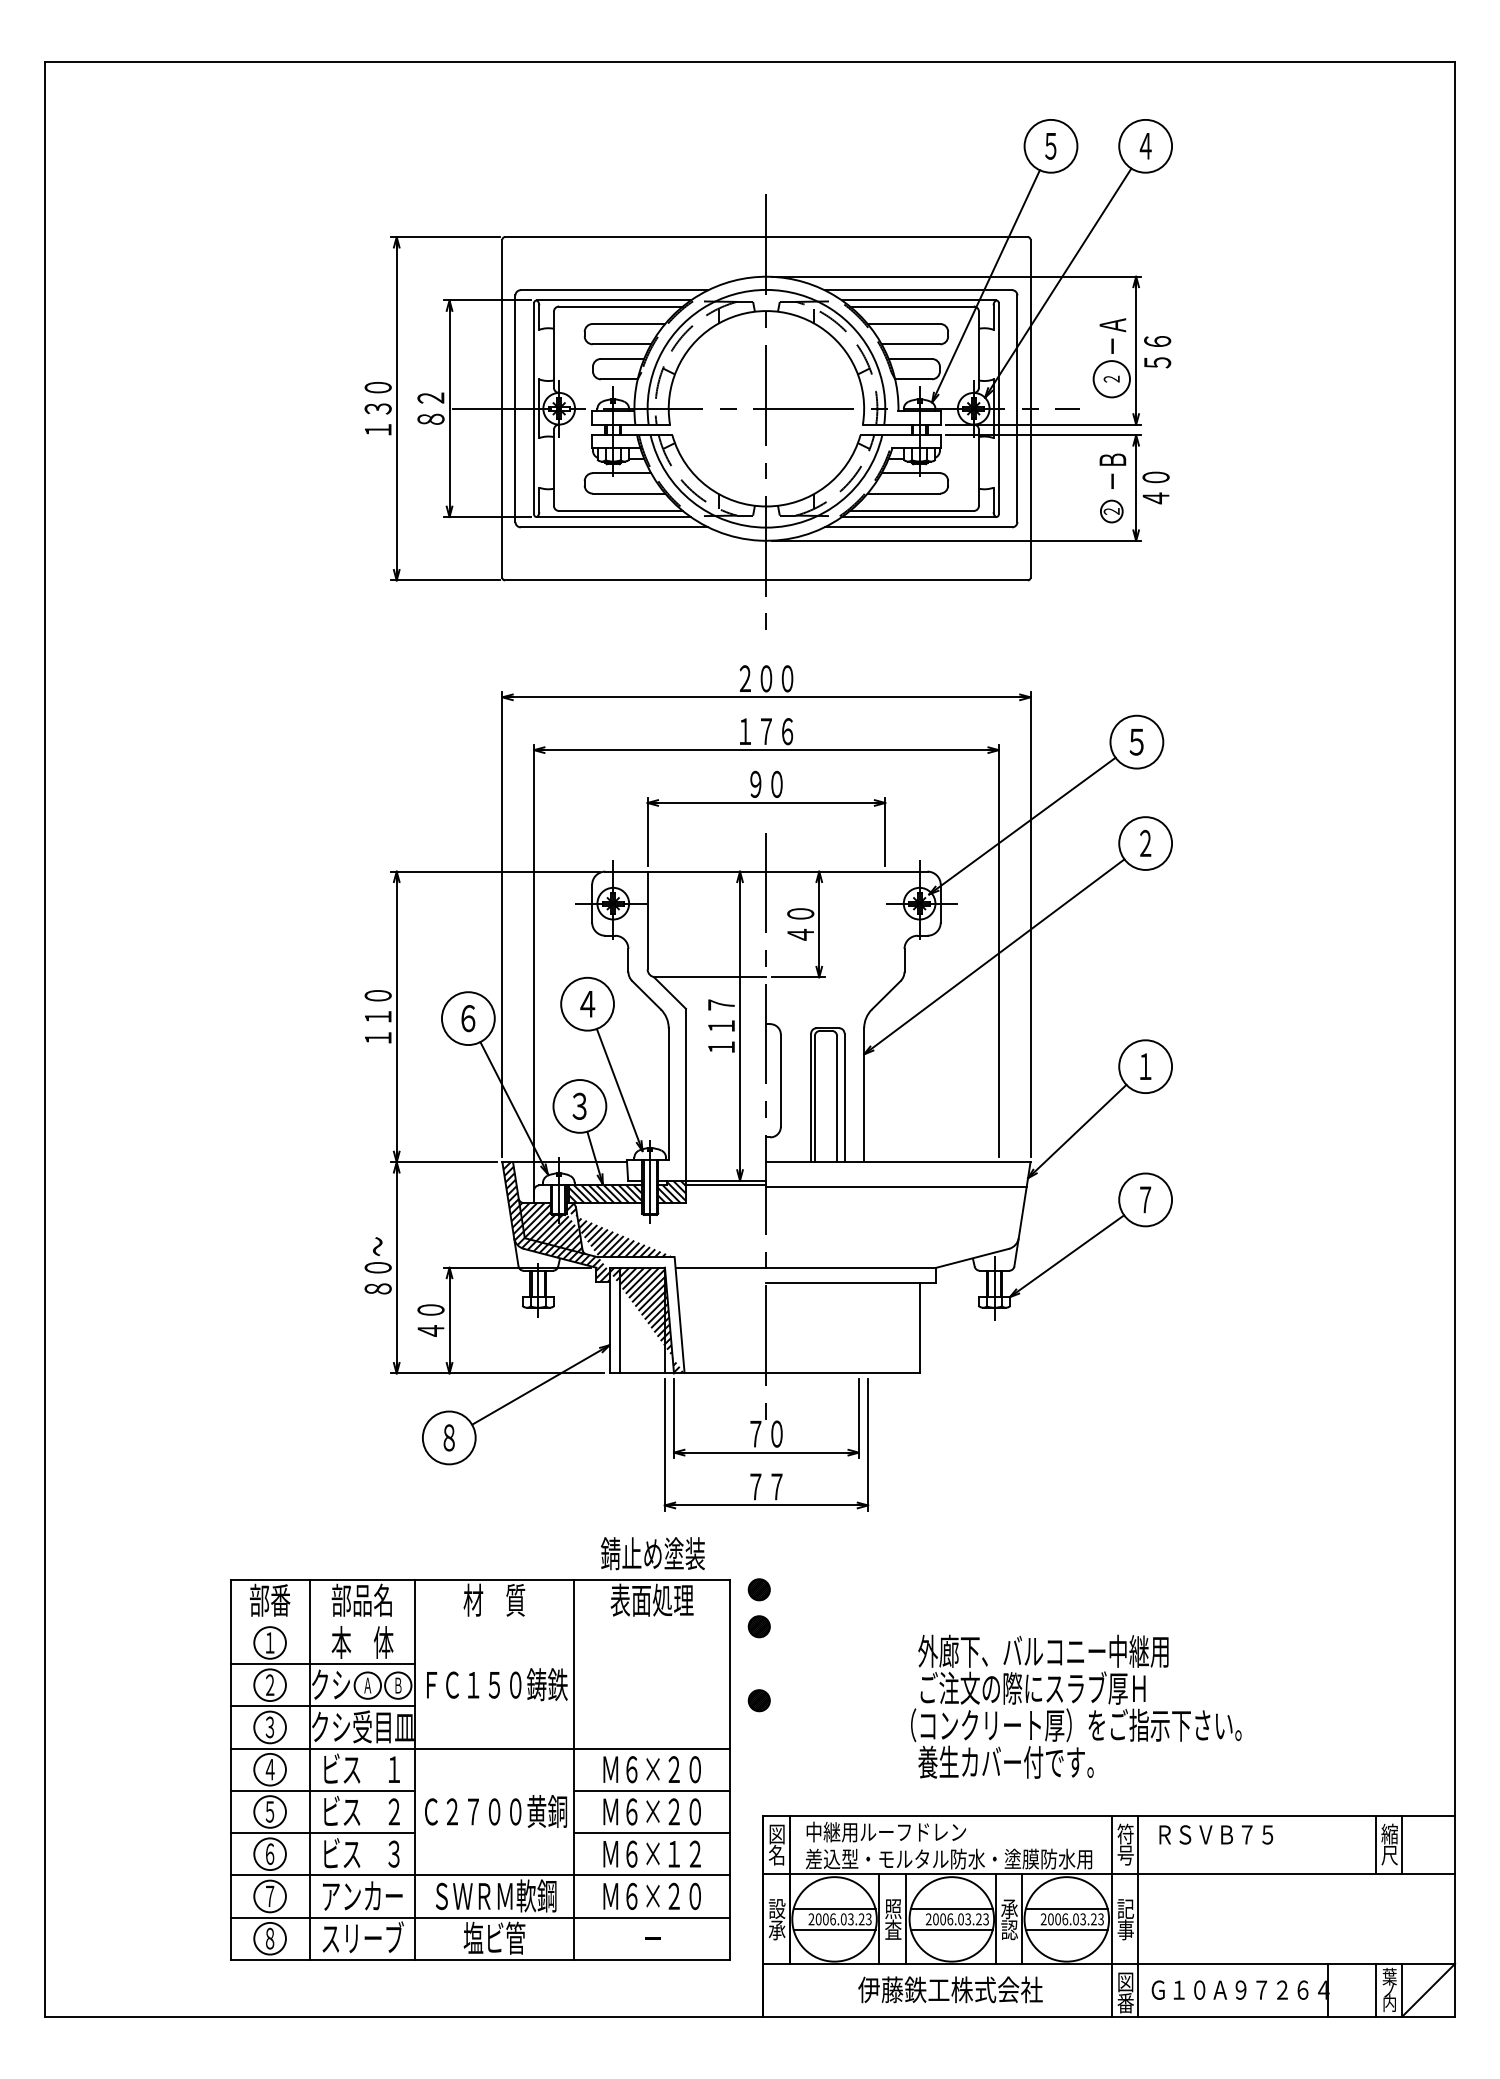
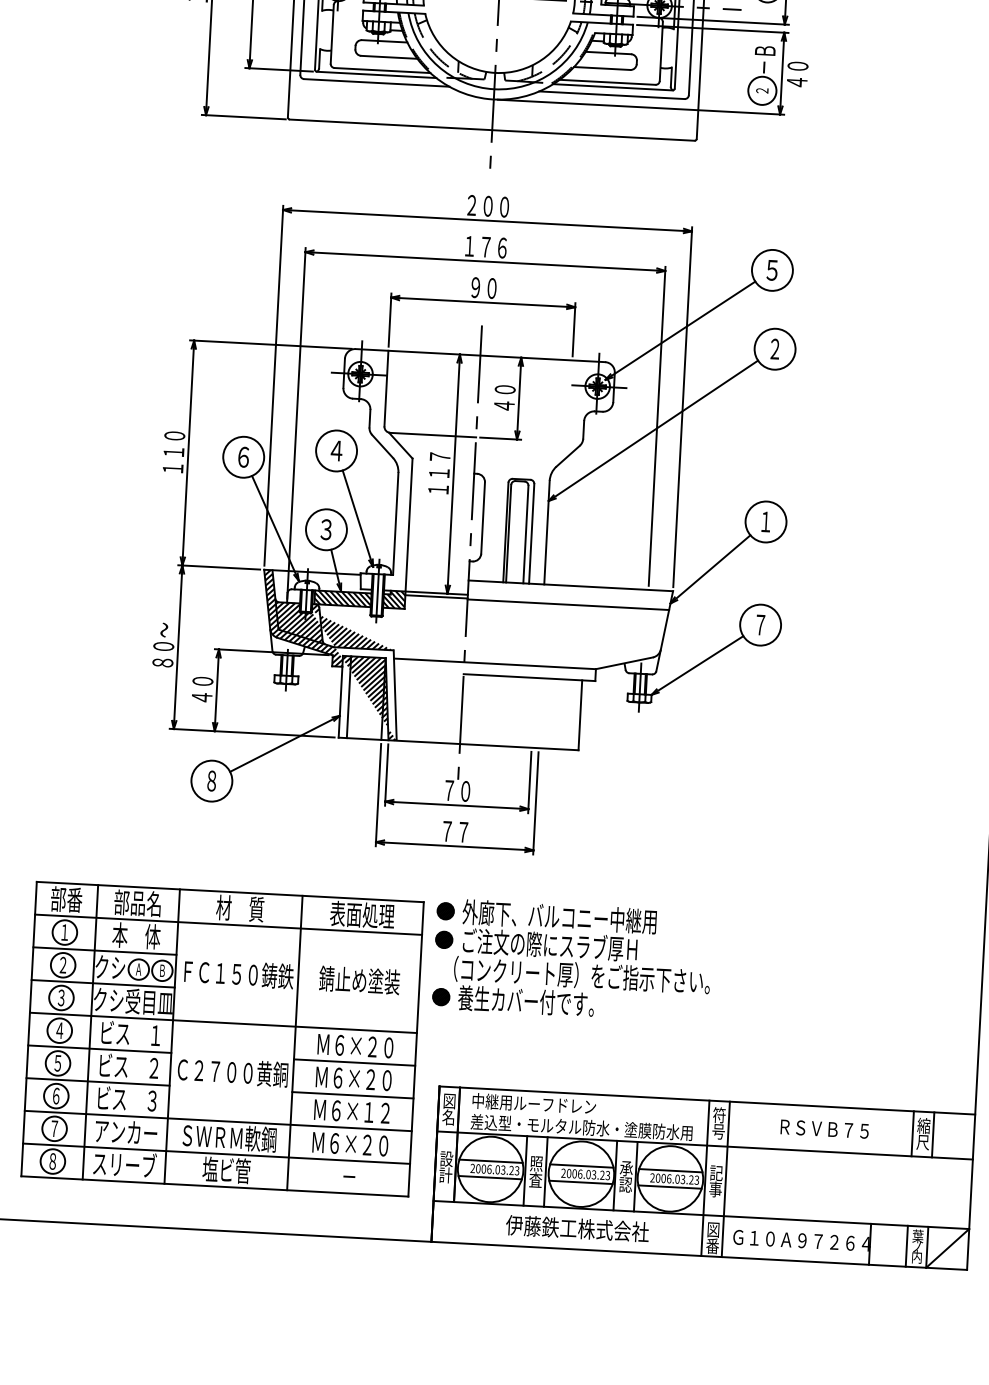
circle: (1111, 511) -> (762, 90), size x1.67
text: (652, 1553) -> (359, 980), moved
line: (480, 1621) -> (228, 924), added
text: (1076, 1706) -> (583, 960), moved
text: (1216, 1834) -> (824, 1128), moved
text: (776, 1930) -> (445, 1175), 承 -> 計

